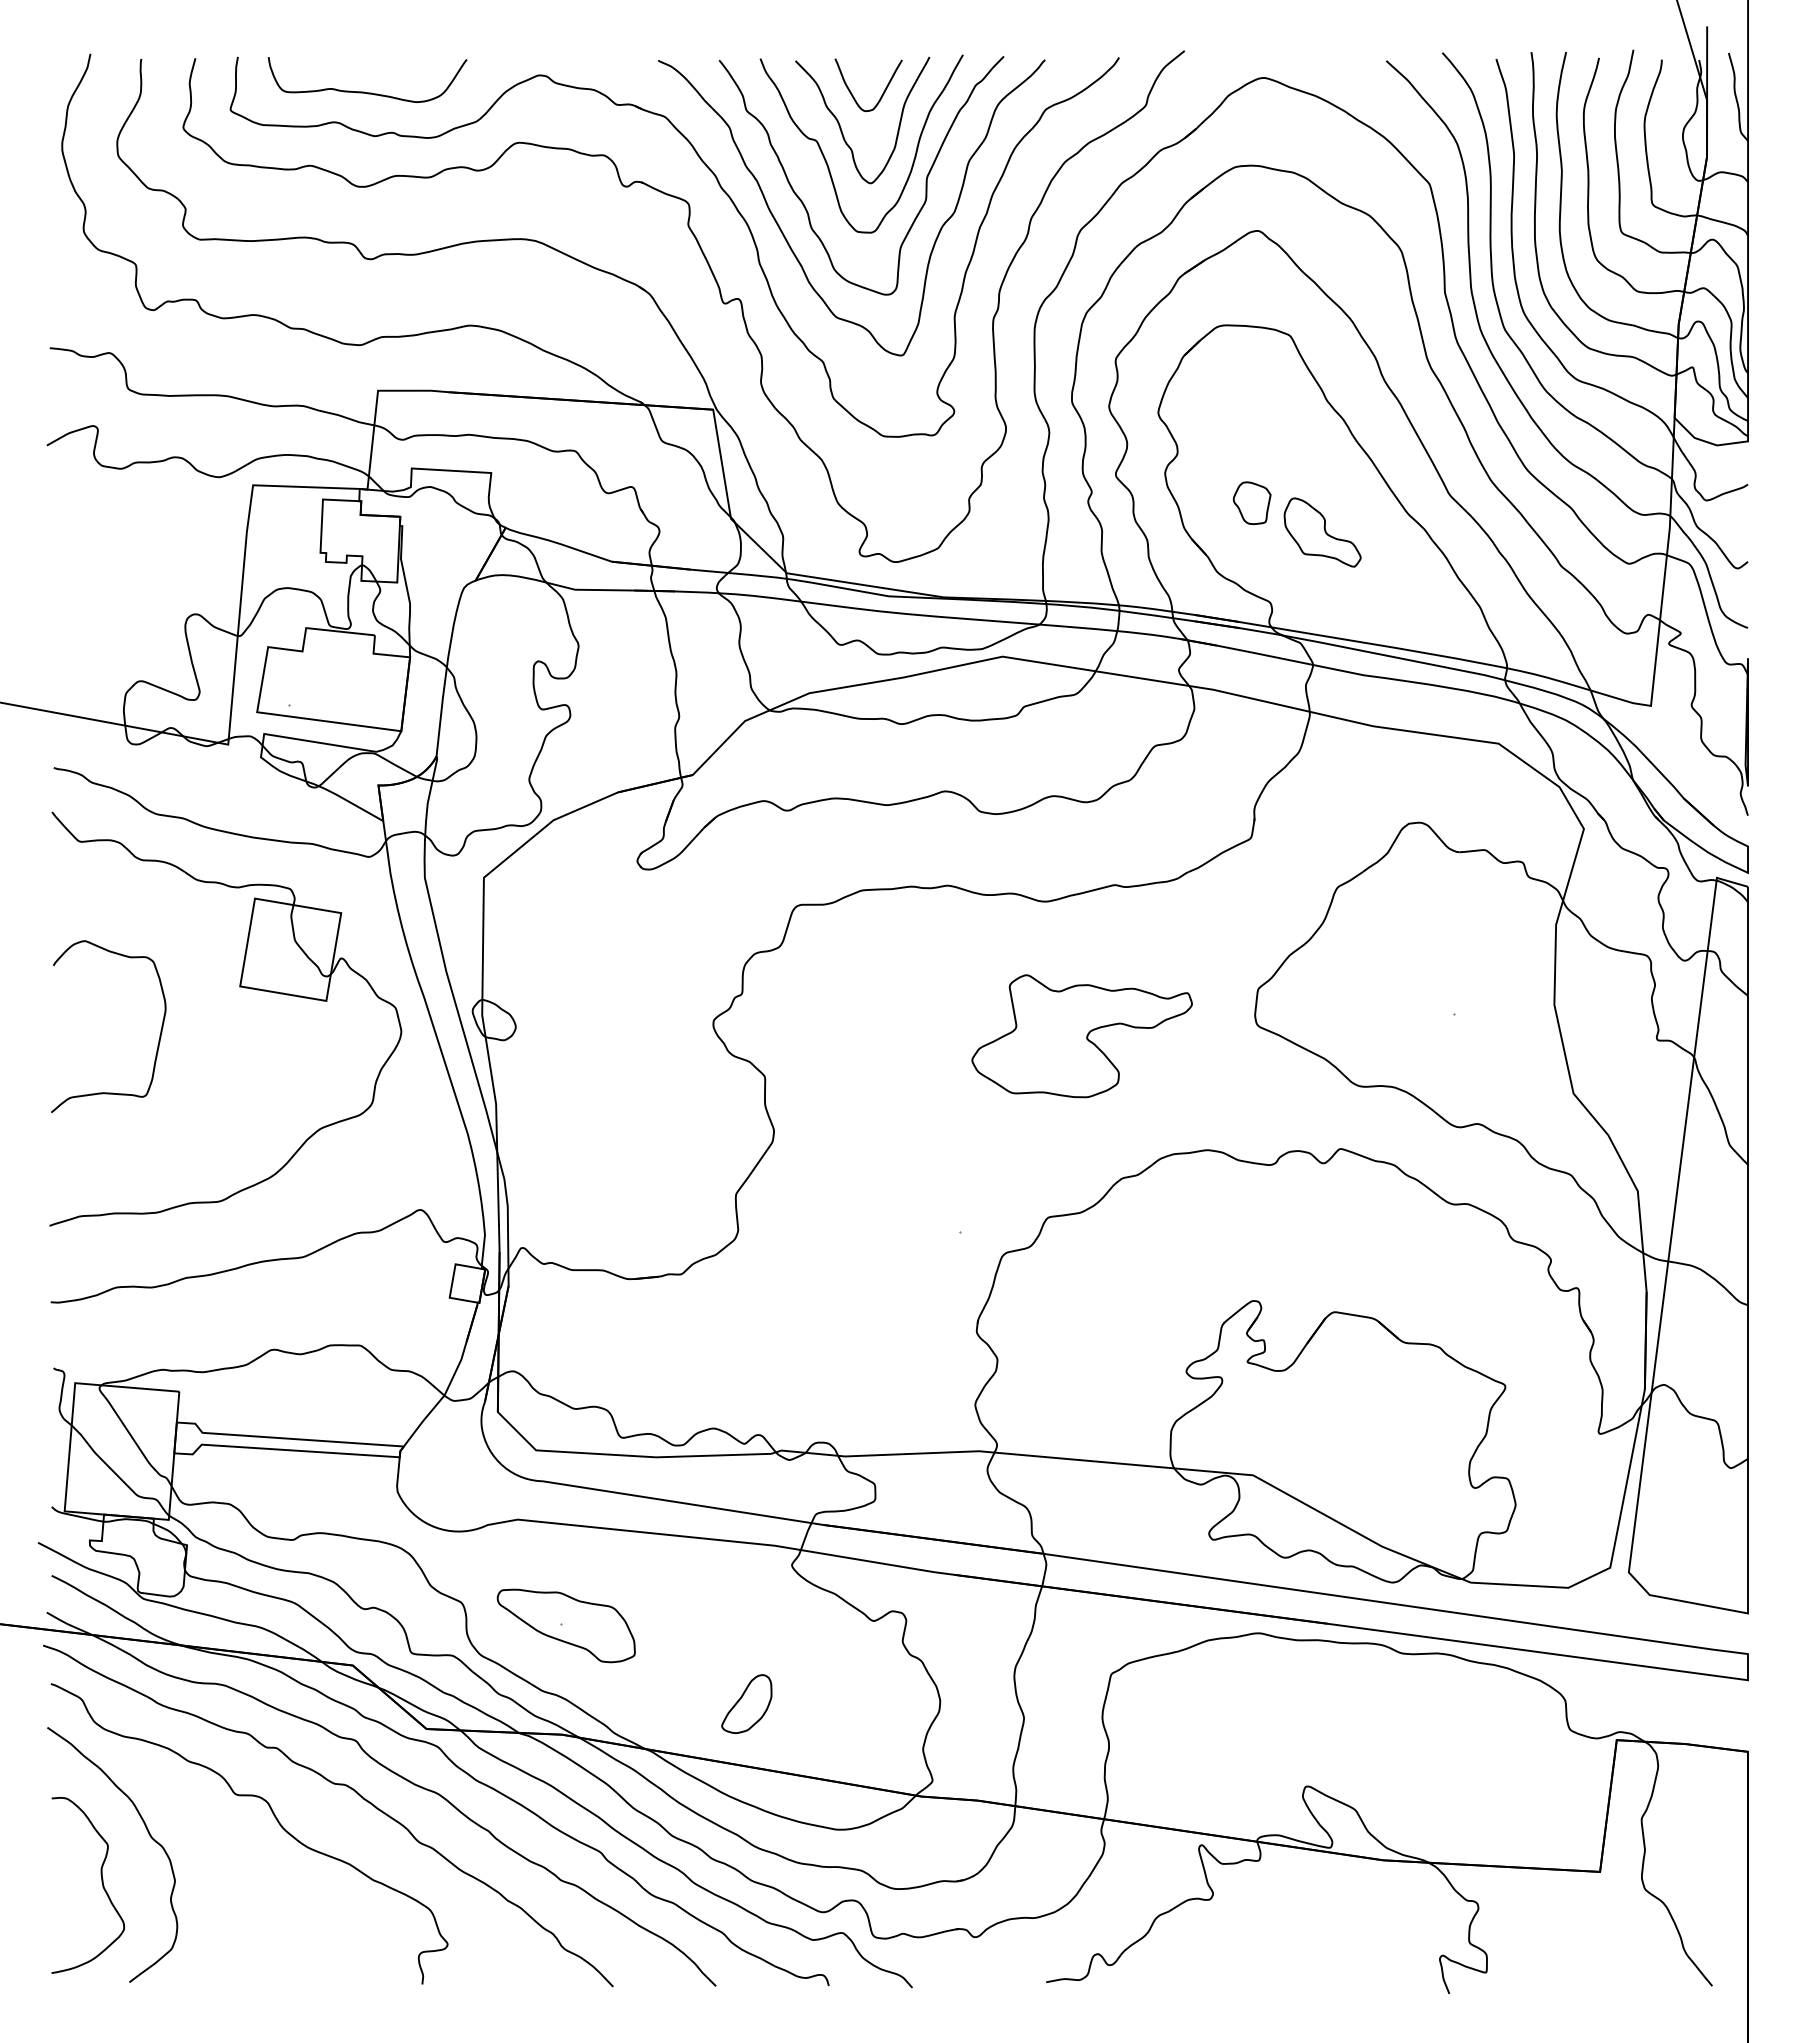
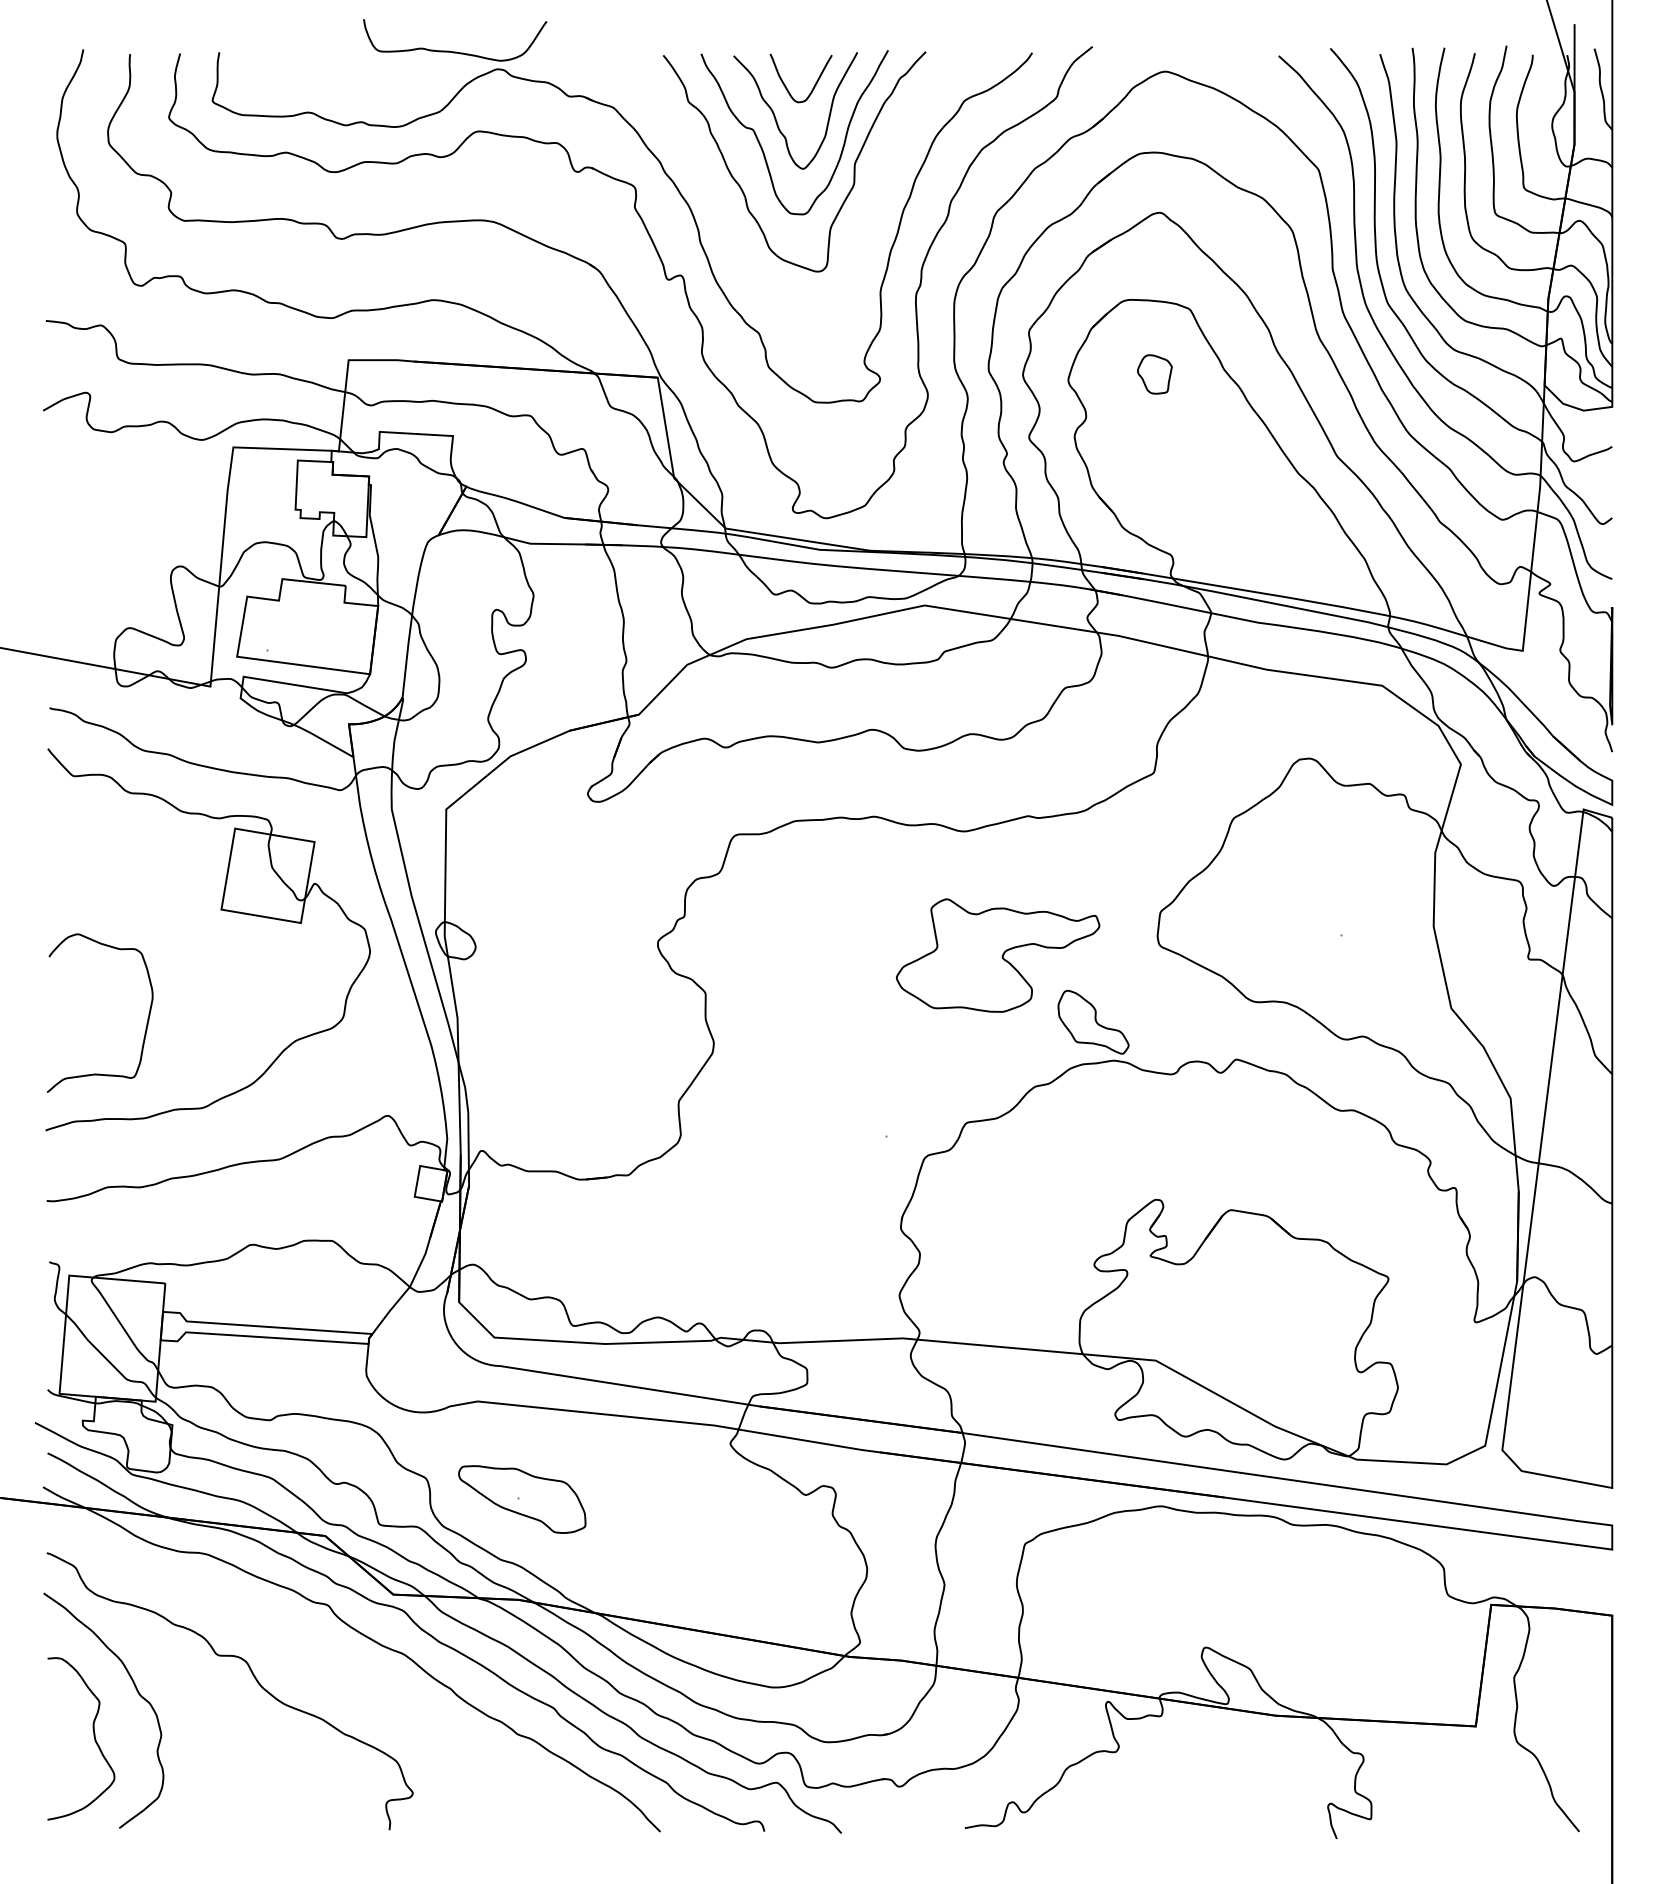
curve: (364, 91) -> (452, 50), moved
curve: (788, 241) -> (727, 222), removed
part: (1251, 502) -> (1154, 373), moved
part: (1322, 532) -> (1093, 1022), moved
curve: (159, 1035) -> (147, 1021), moved
part: (746, 1703) -> (688, 1571), removed
curve: (333, 1784) -> (307, 1645), removed

